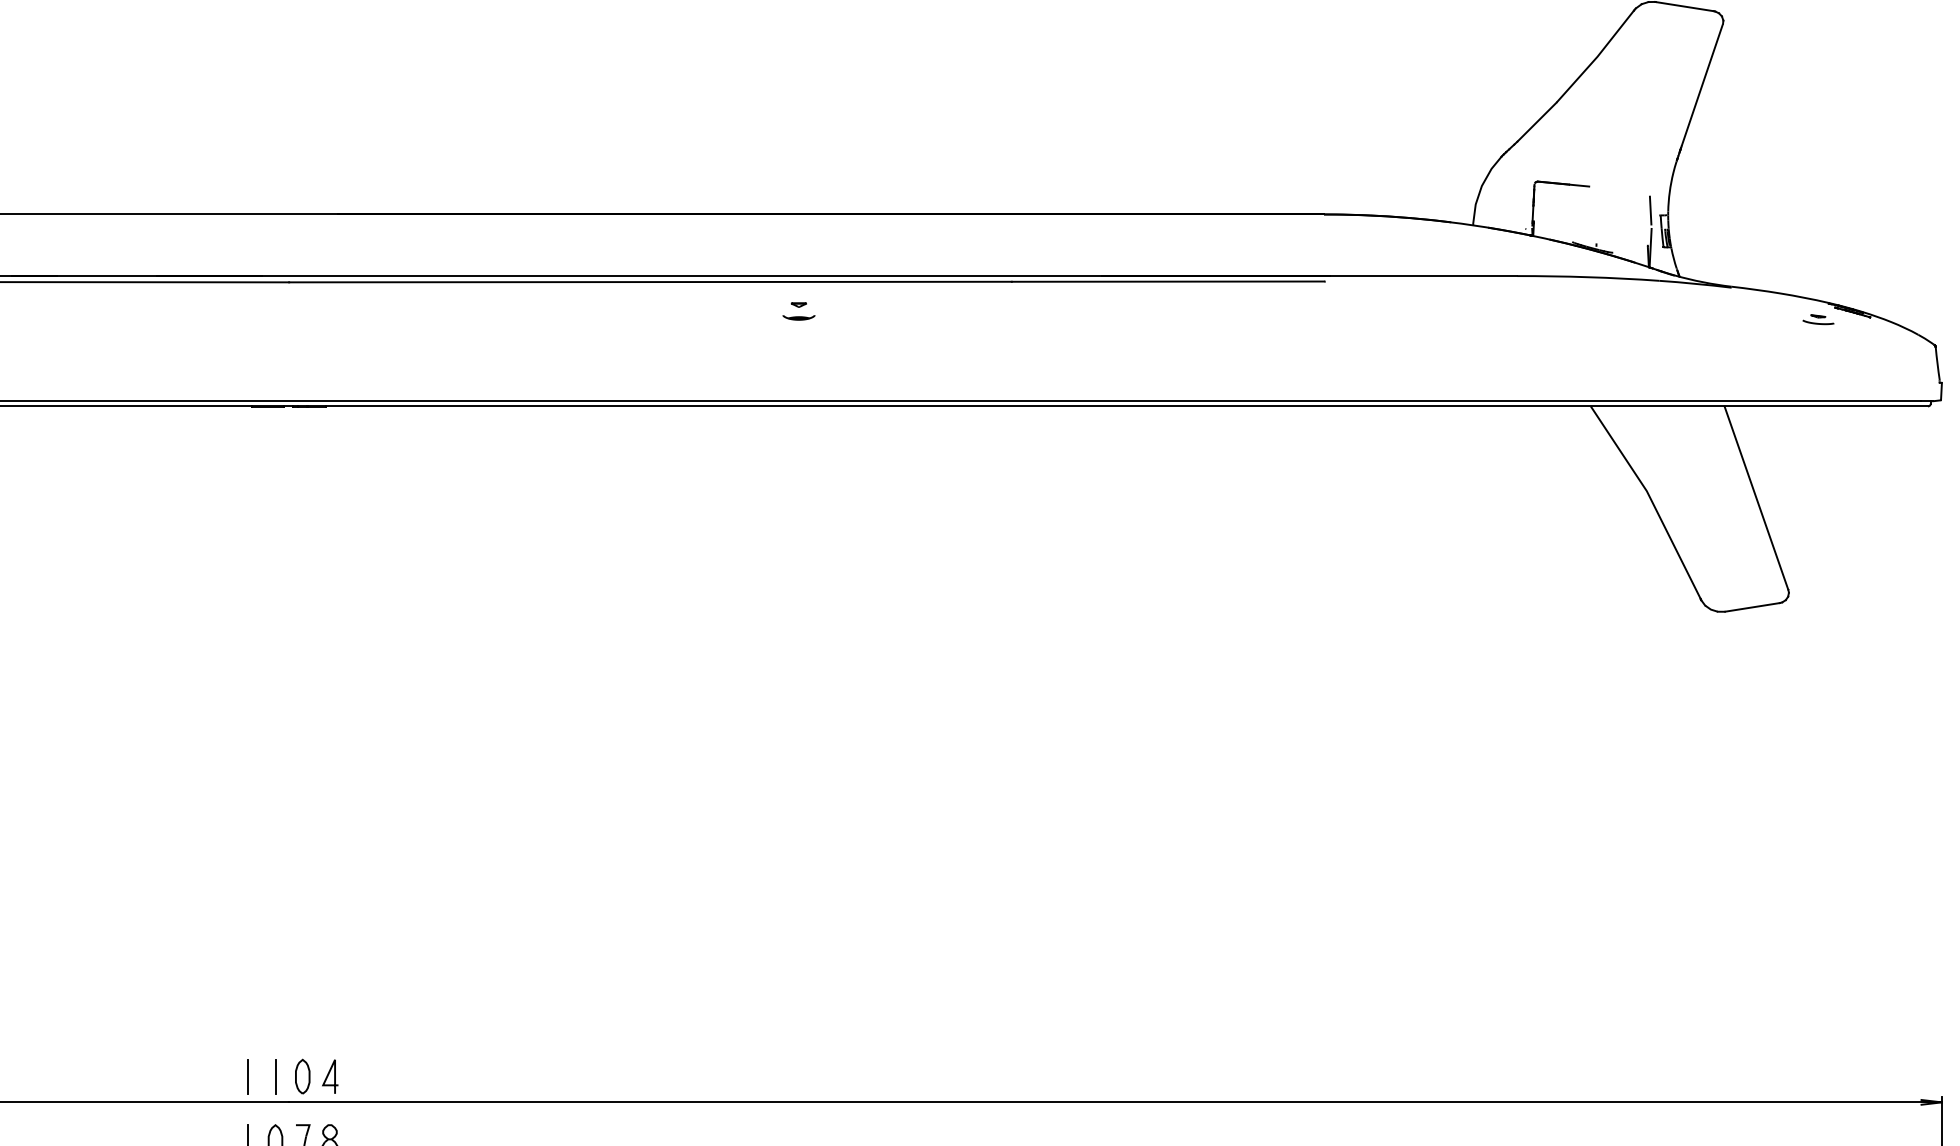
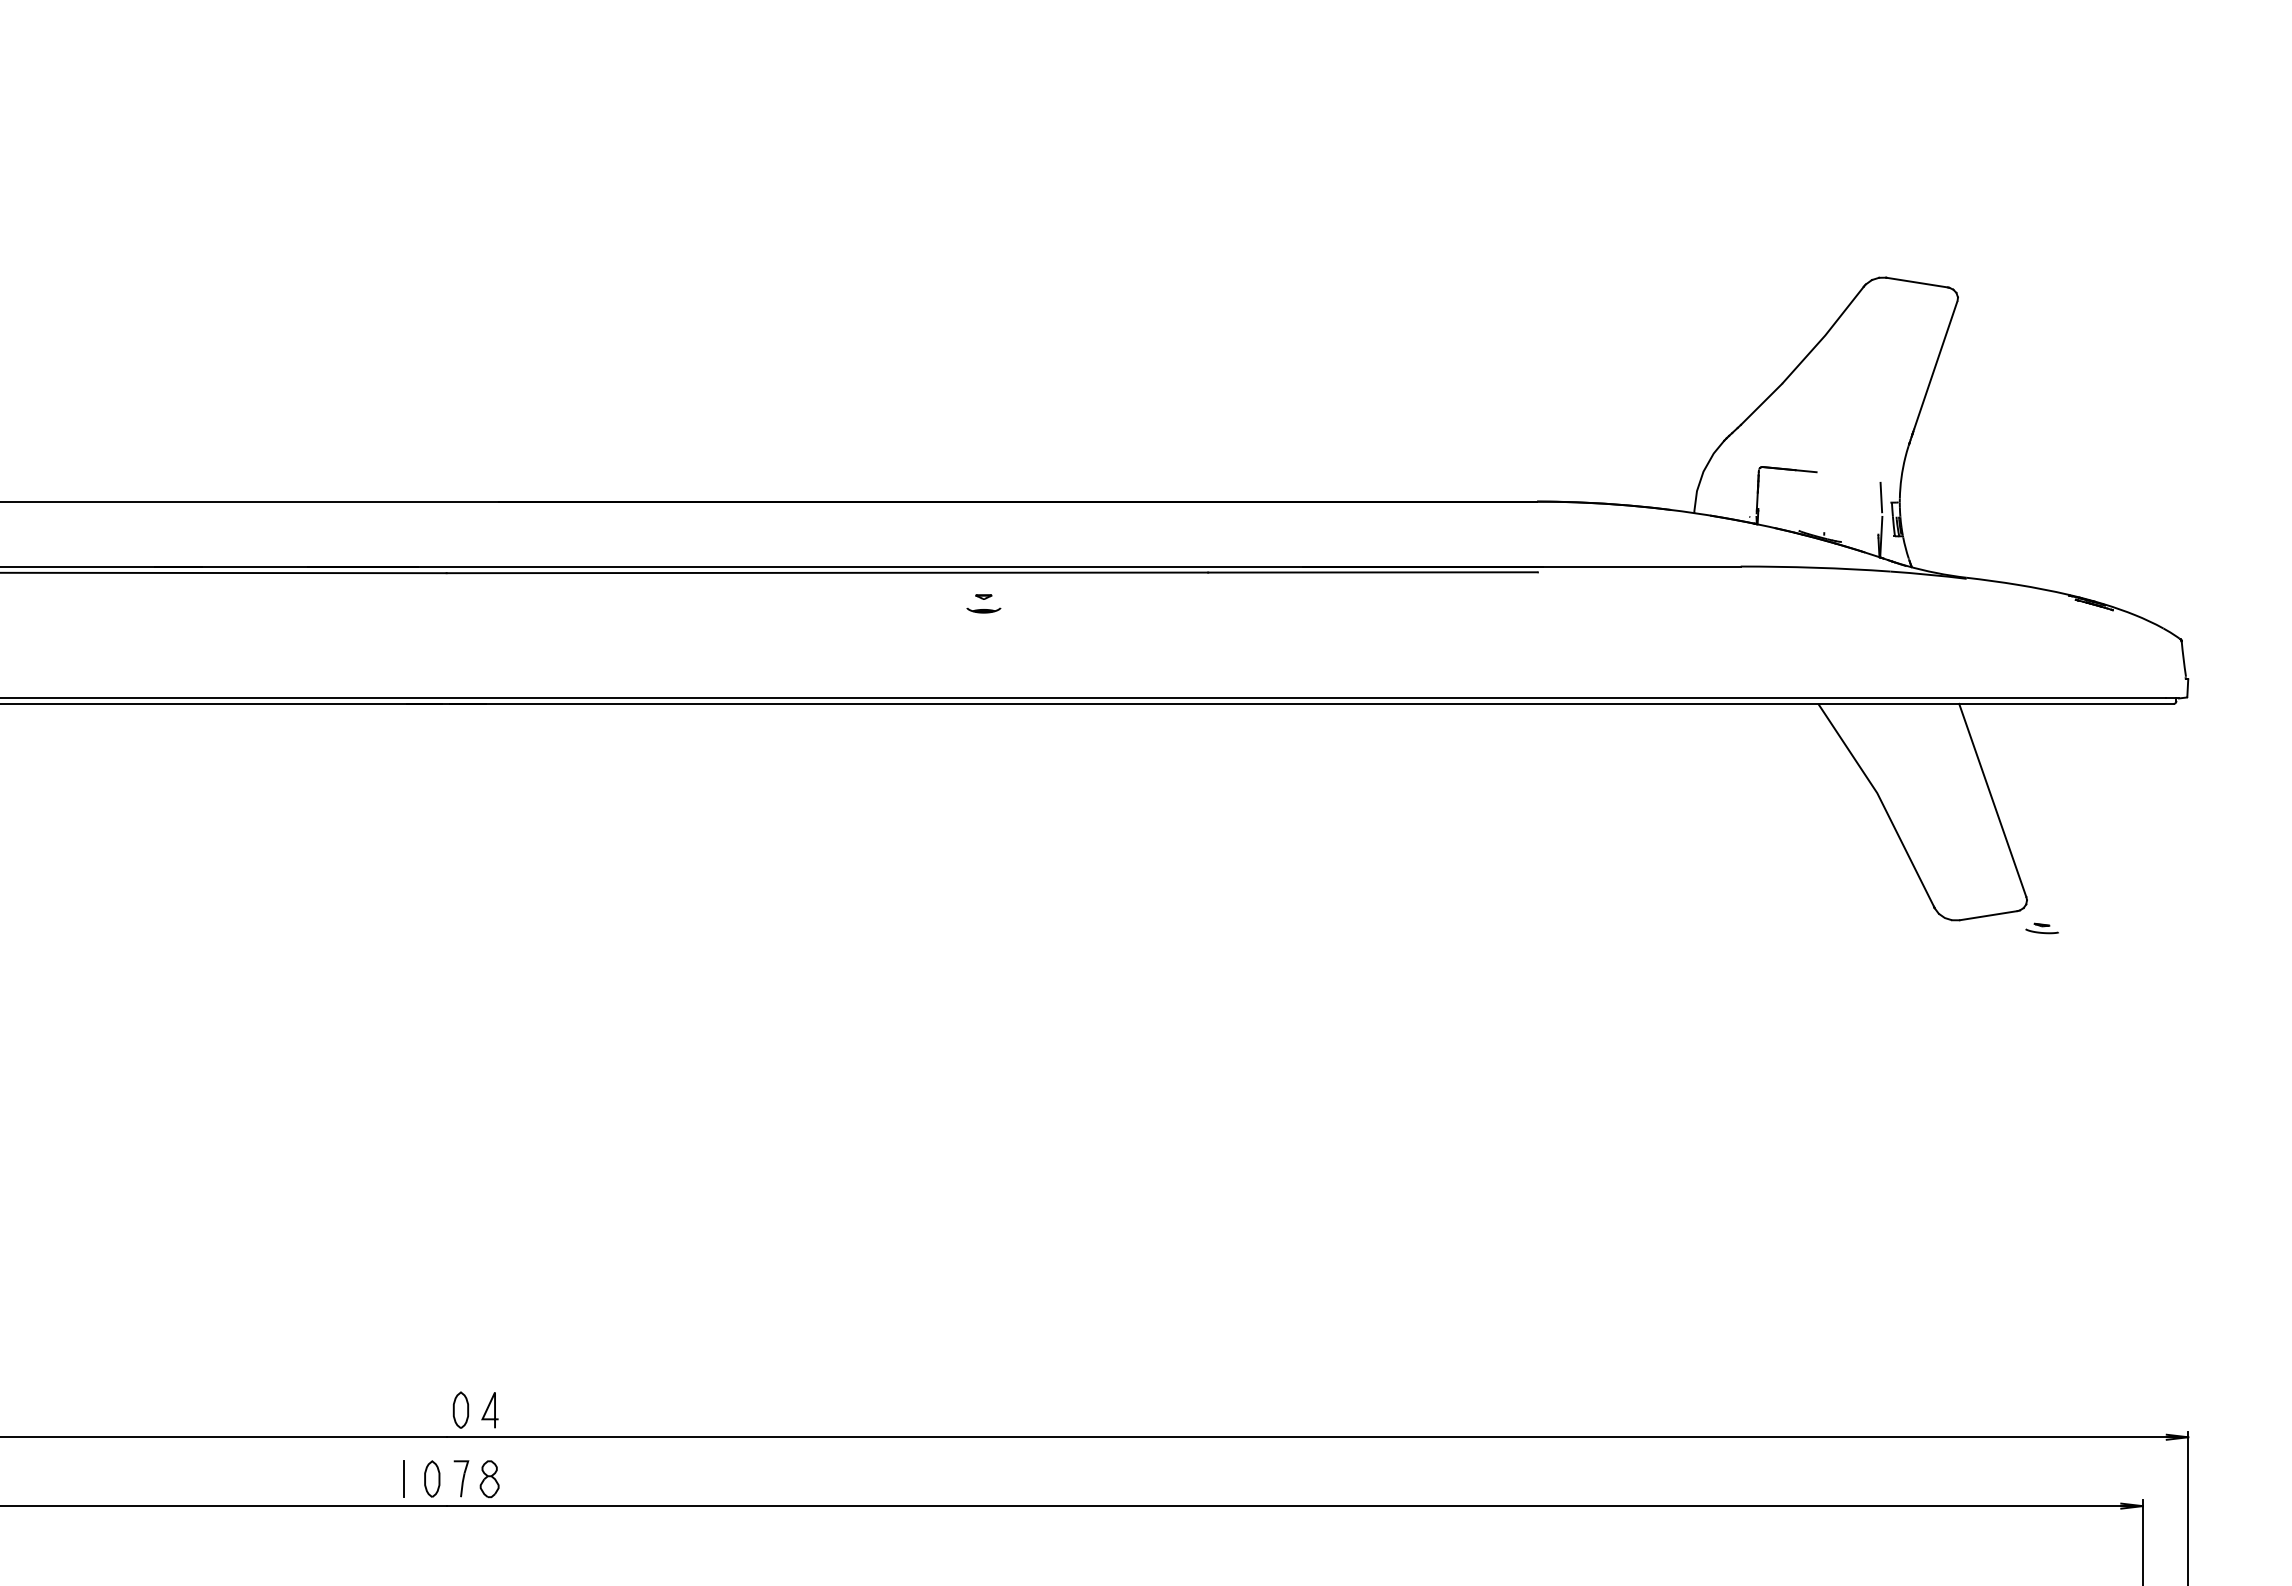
part: (1817, 319) -> (2041, 928), moved
line: (248, 1076) -> (403, 1410), removed
line: (275, 1076) -> (432, 1410), removed

